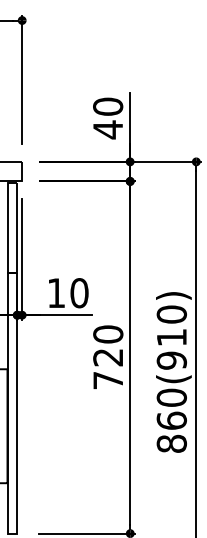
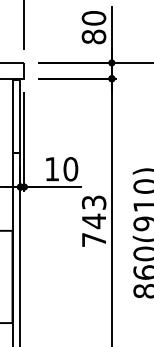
text: (108, 129) -> (94, 36), 40 -> 80
text: (108, 346) -> (94, 212), 720 -> 743

